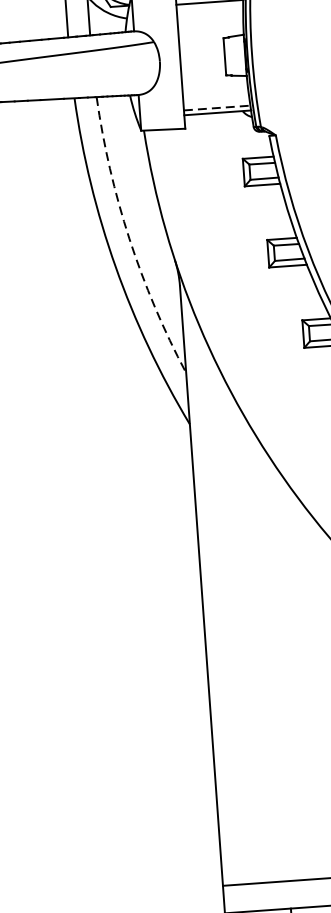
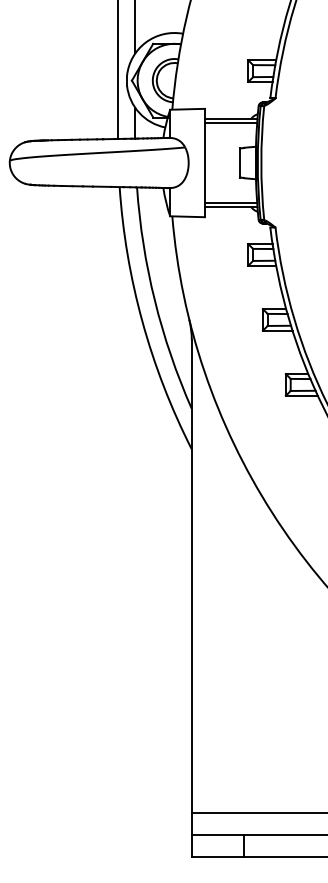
line: (209, 7) -> (230, 123), added
line: (217, 107) -> (231, 202), dashed -> solid
arc: (129, 238) -> (154, 300), dashed -> solid

